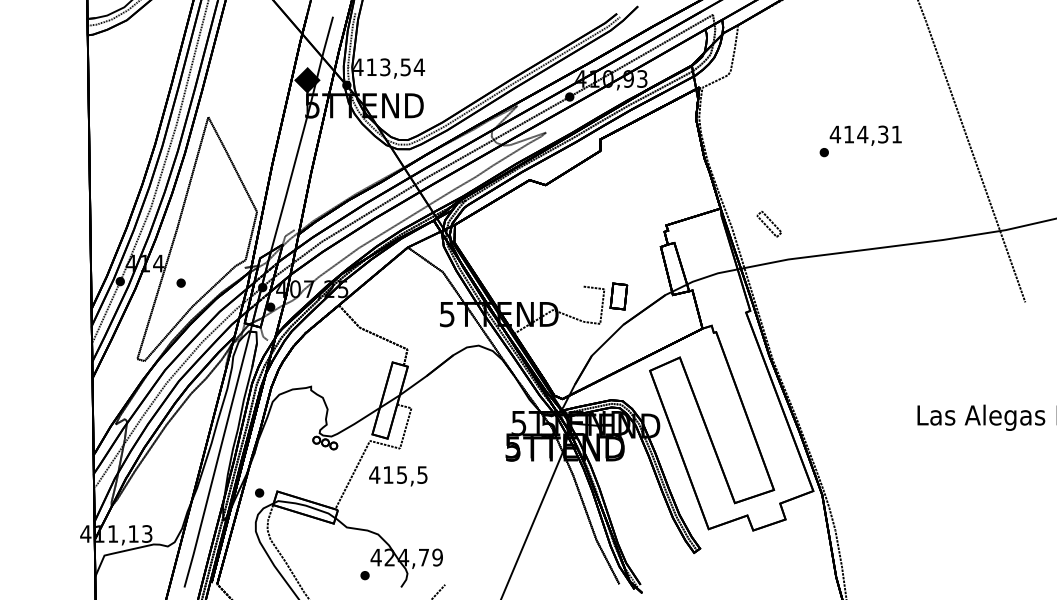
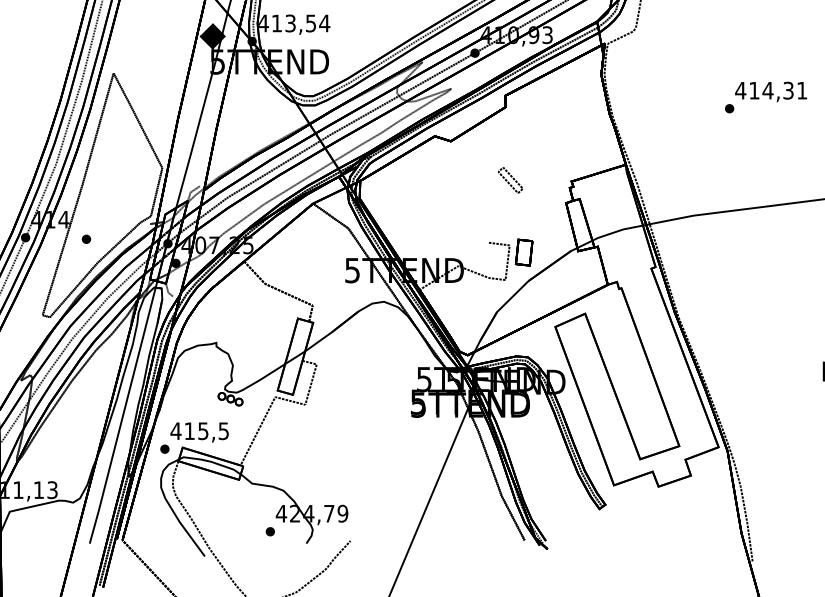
part: (768, 223) -> (509, 179), moved
text: (398, 476) -> (199, 432), moved

